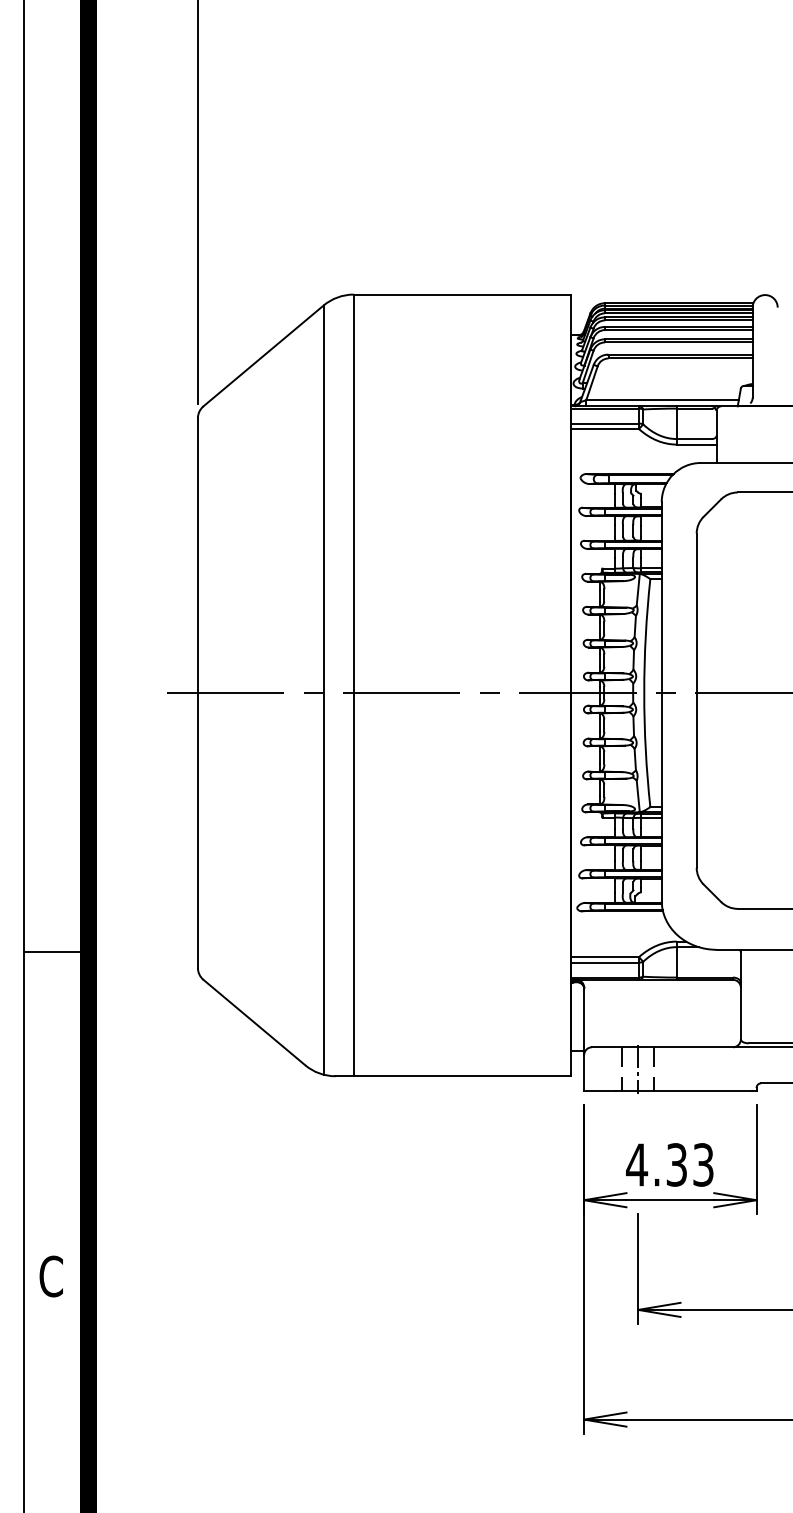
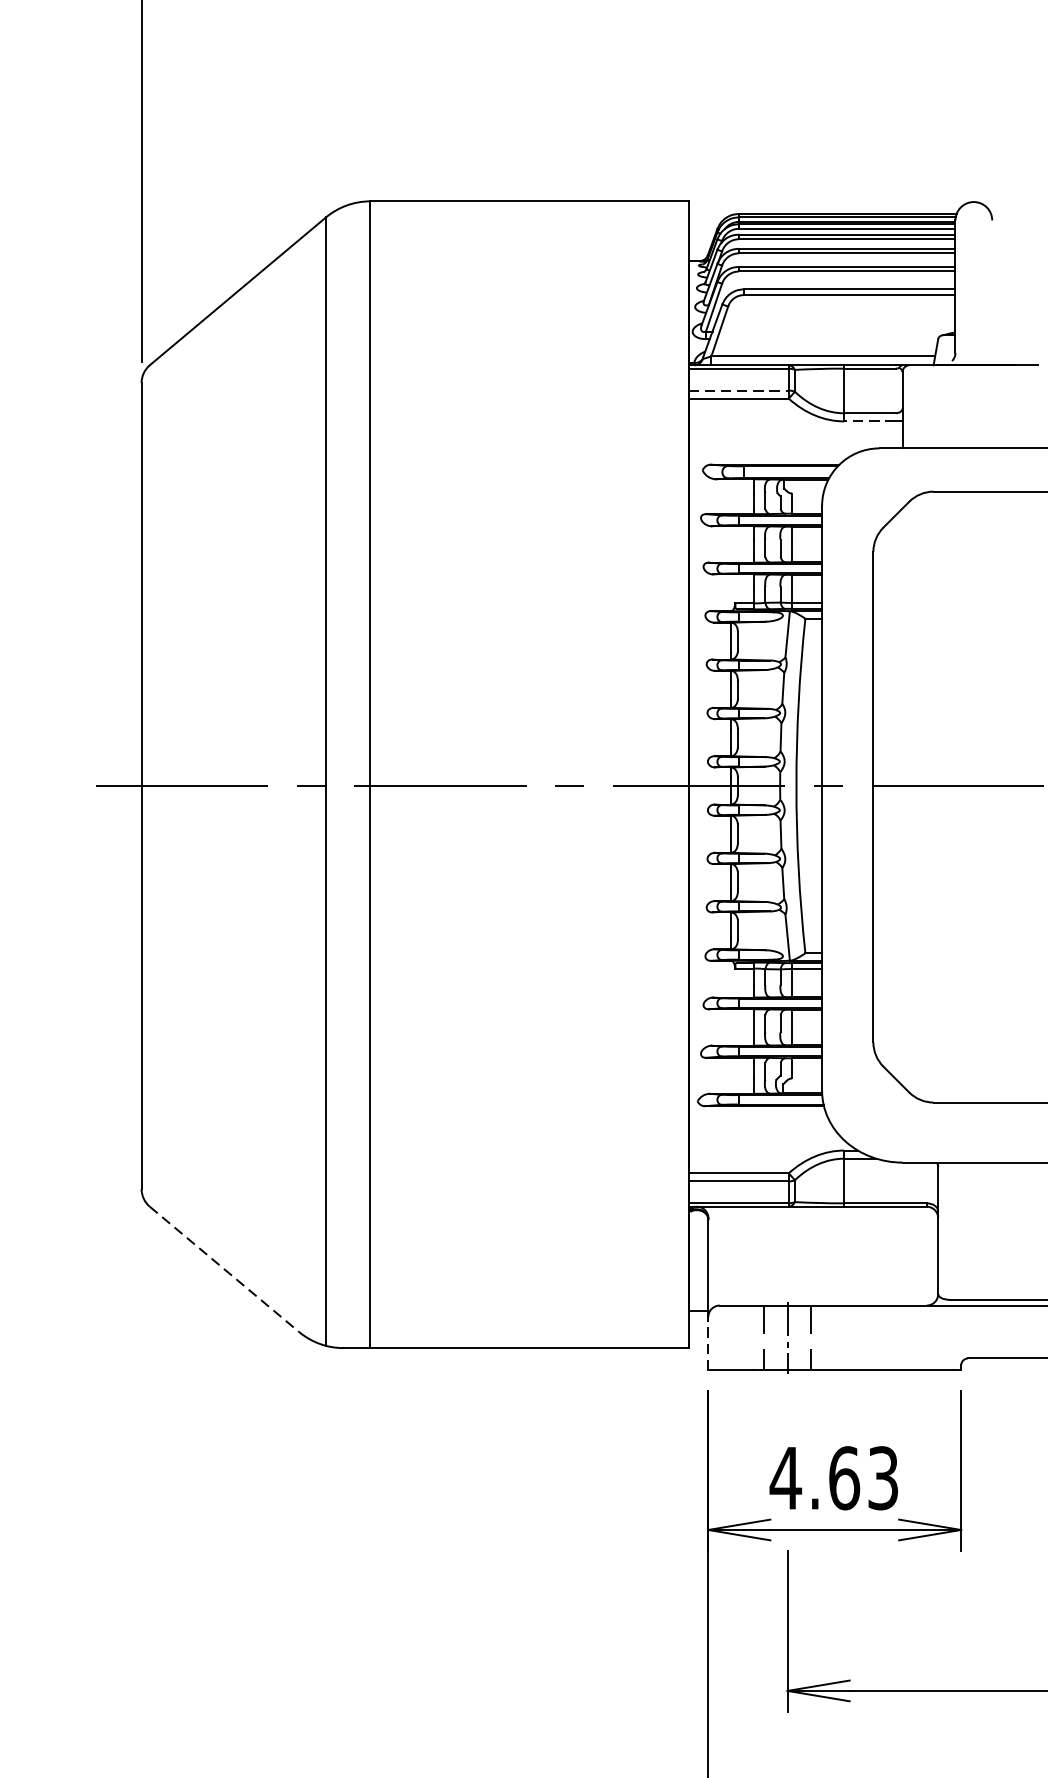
line: (605, 423) -> (739, 390), solid -> dashed
line: (694, 444) -> (870, 421), solid -> dashed
line: (254, 1022) -> (224, 1269), solid -> dashed
line: (584, 1072) -> (708, 1342), solid -> dashed
text: (676, 1164) -> (843, 1477), 4.33 -> 4.63

